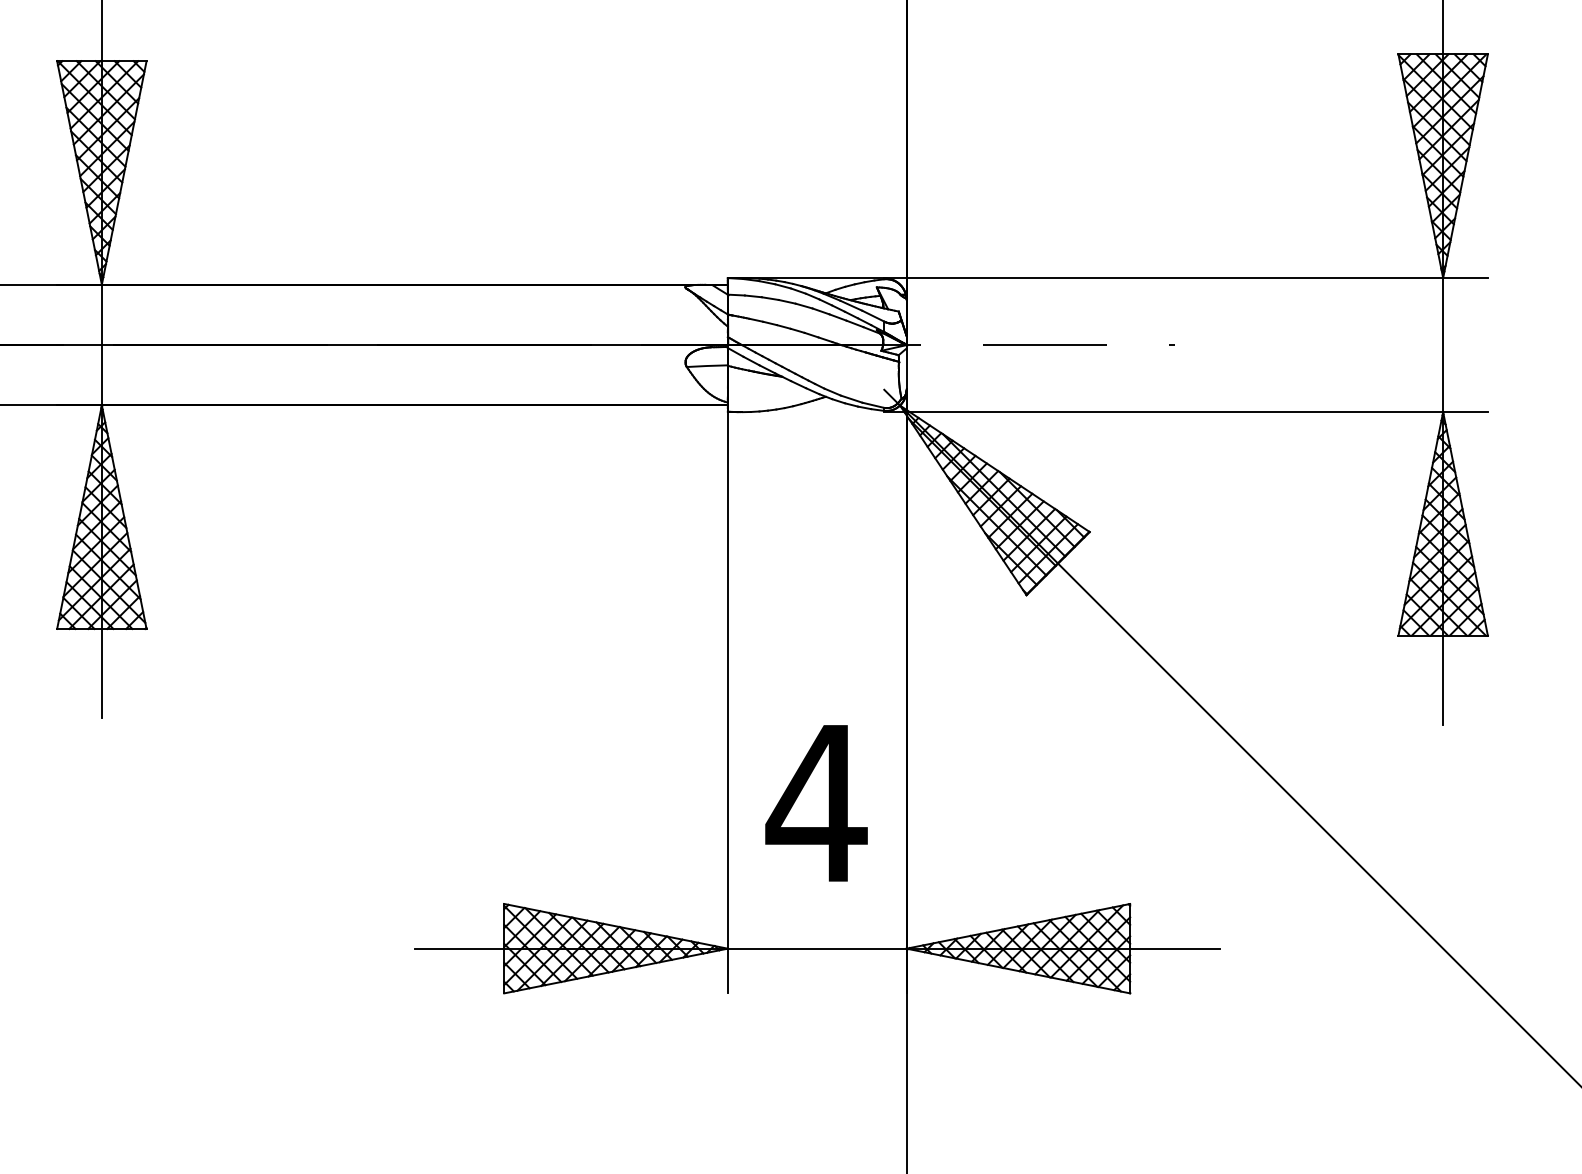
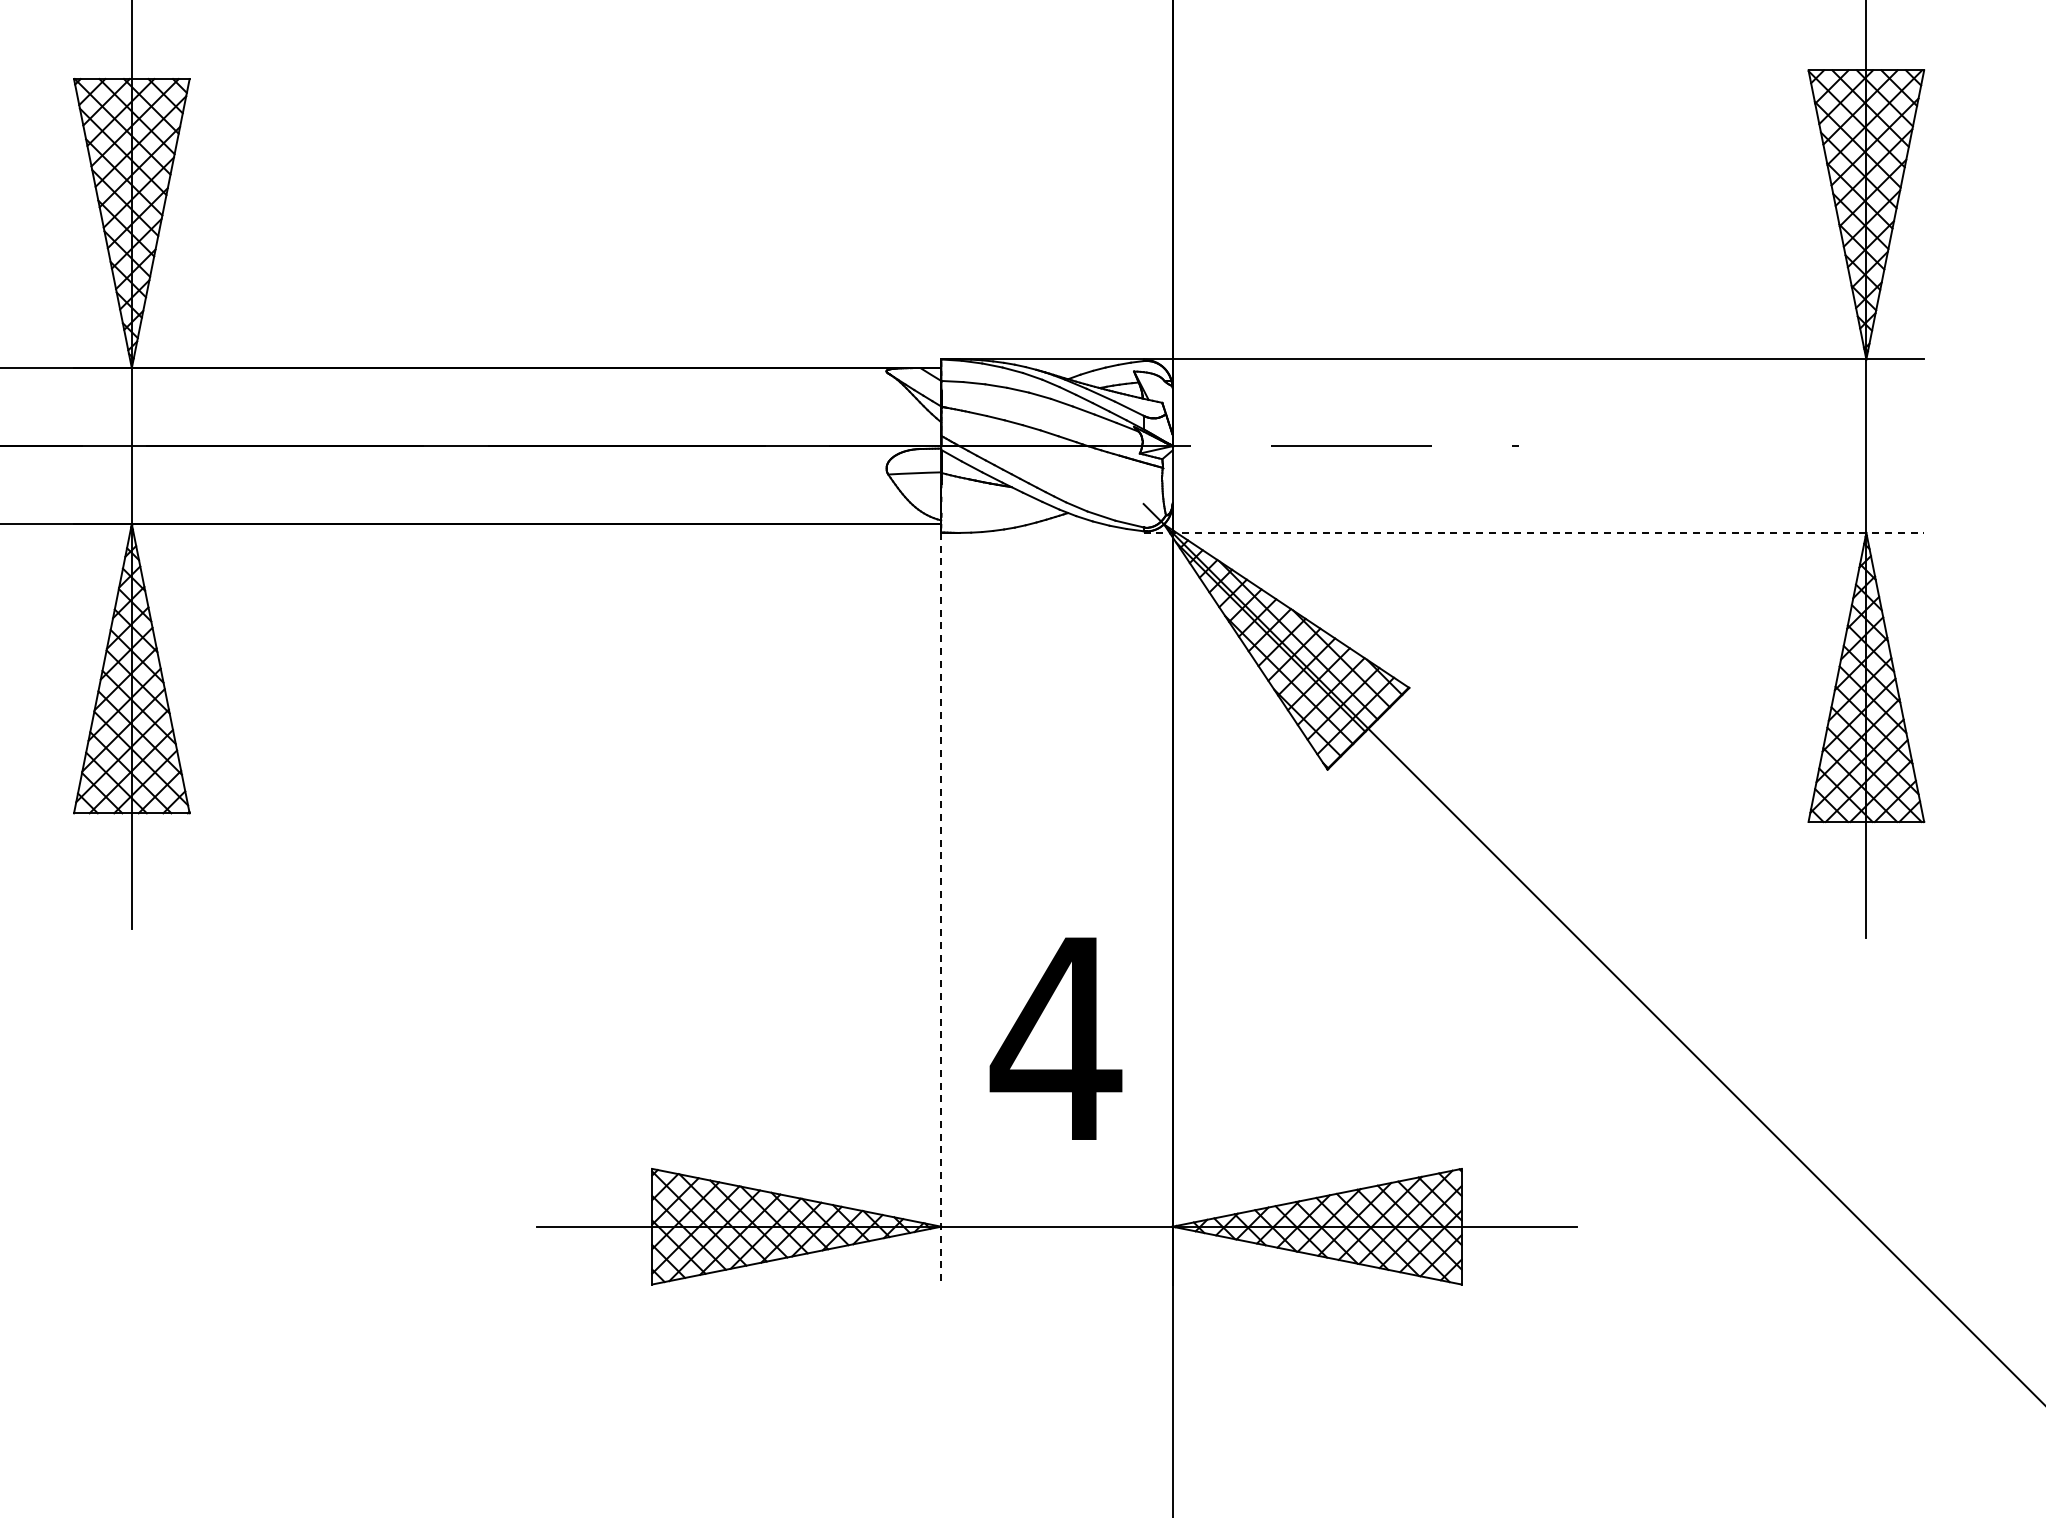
line: (1186, 411) -> (1534, 532), solid -> dashed
line: (727, 702) -> (941, 908), solid -> dashed

